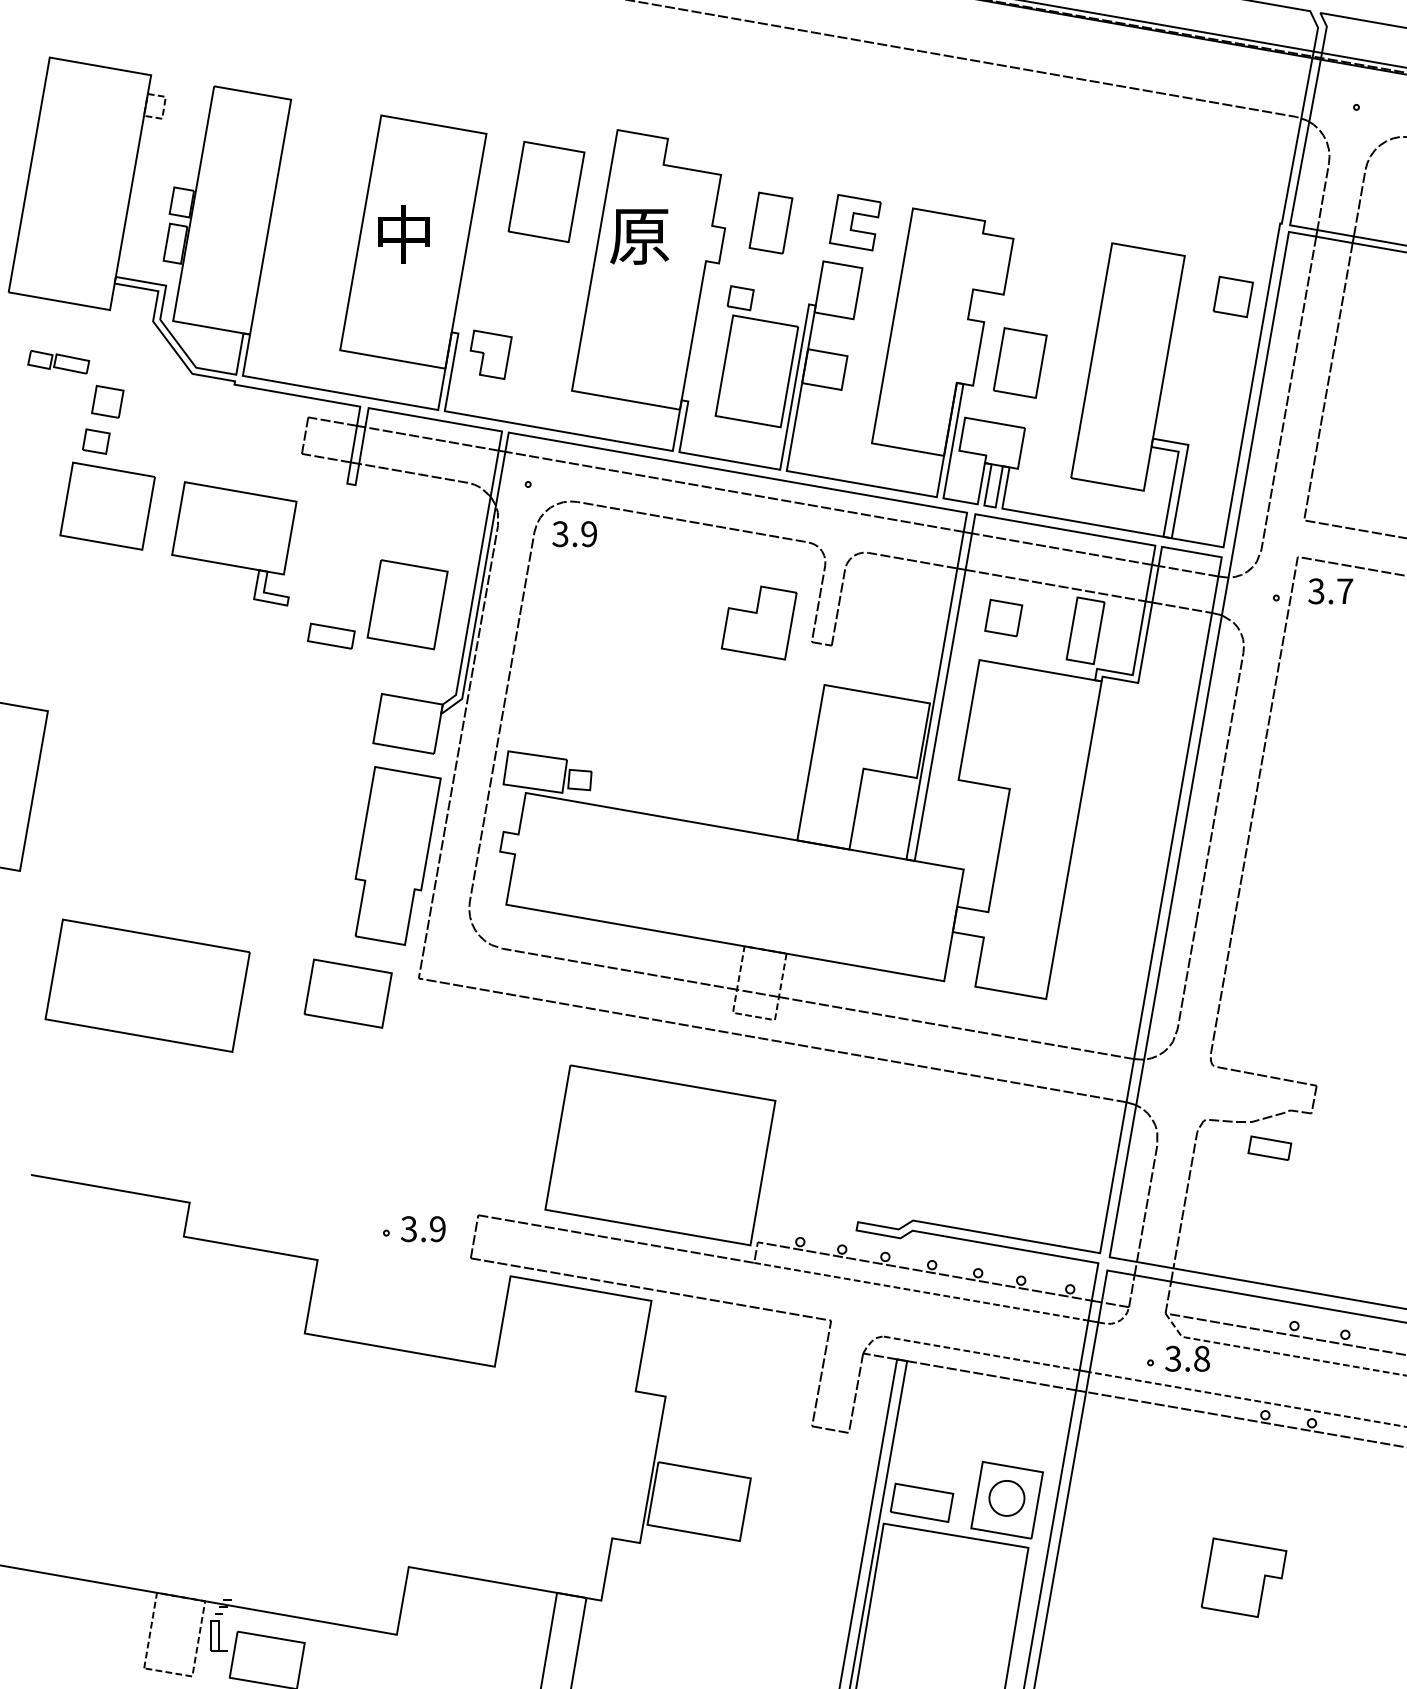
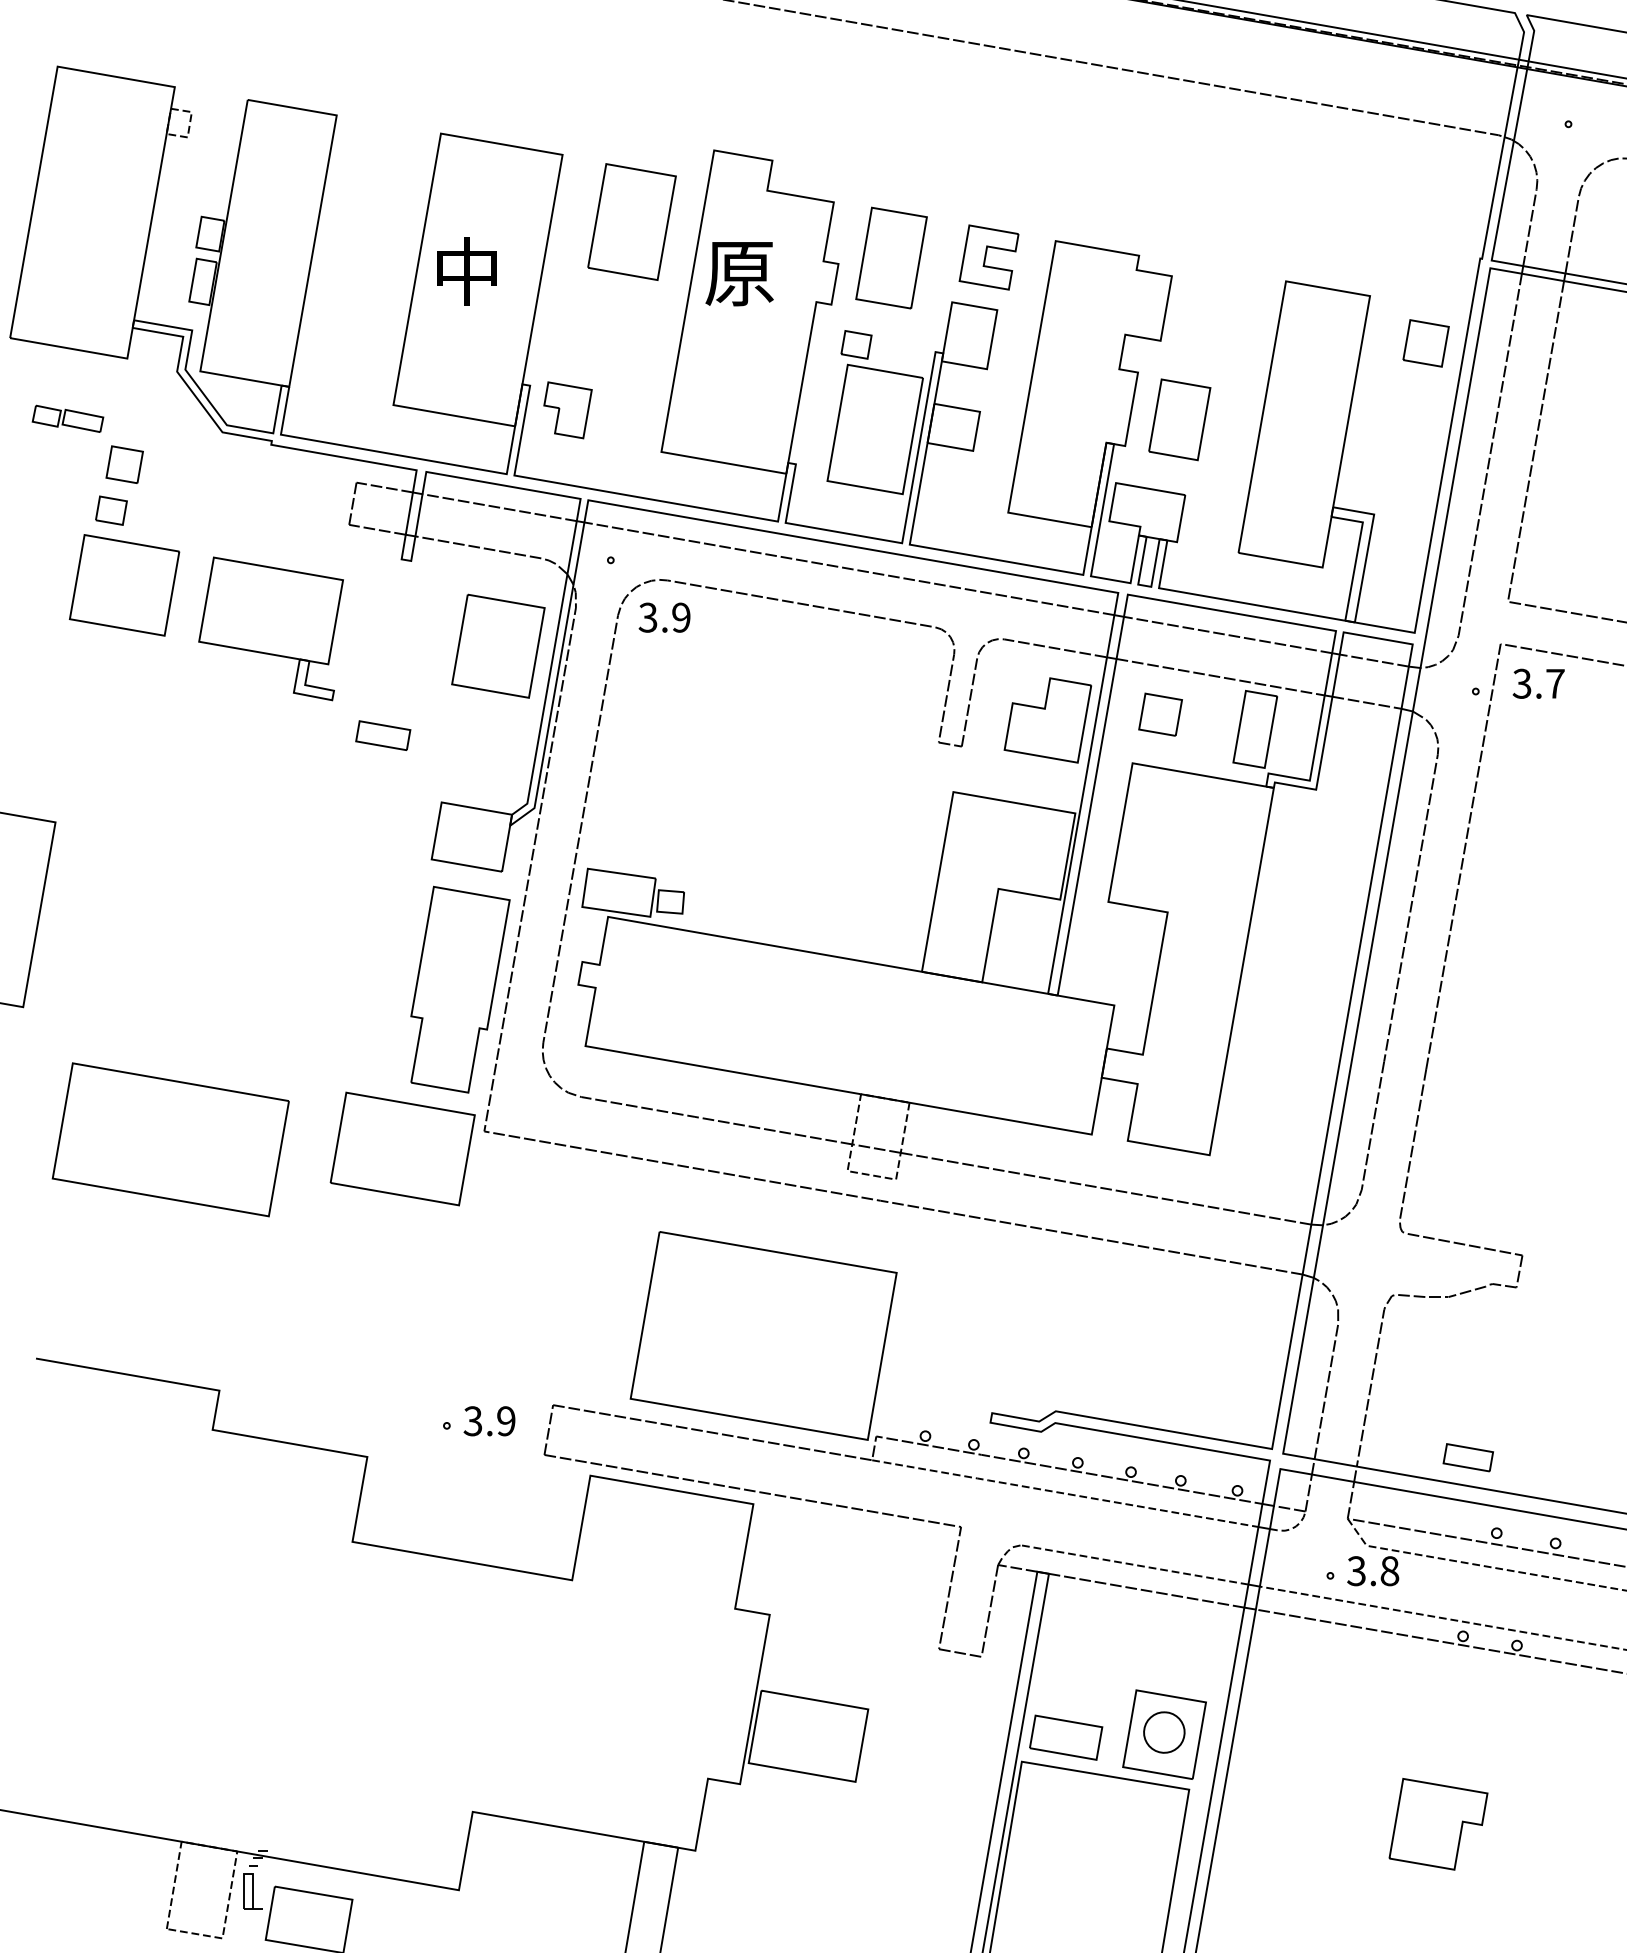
part: (770, 222) -> (891, 257), size x1.43
part: (407, 604) -> (498, 645), moved
part: (758, 623) -> (1047, 720), moved
part: (348, 993) -> (402, 1148), size x1.43
part: (1269, 1148) -> (1467, 1457), moved

